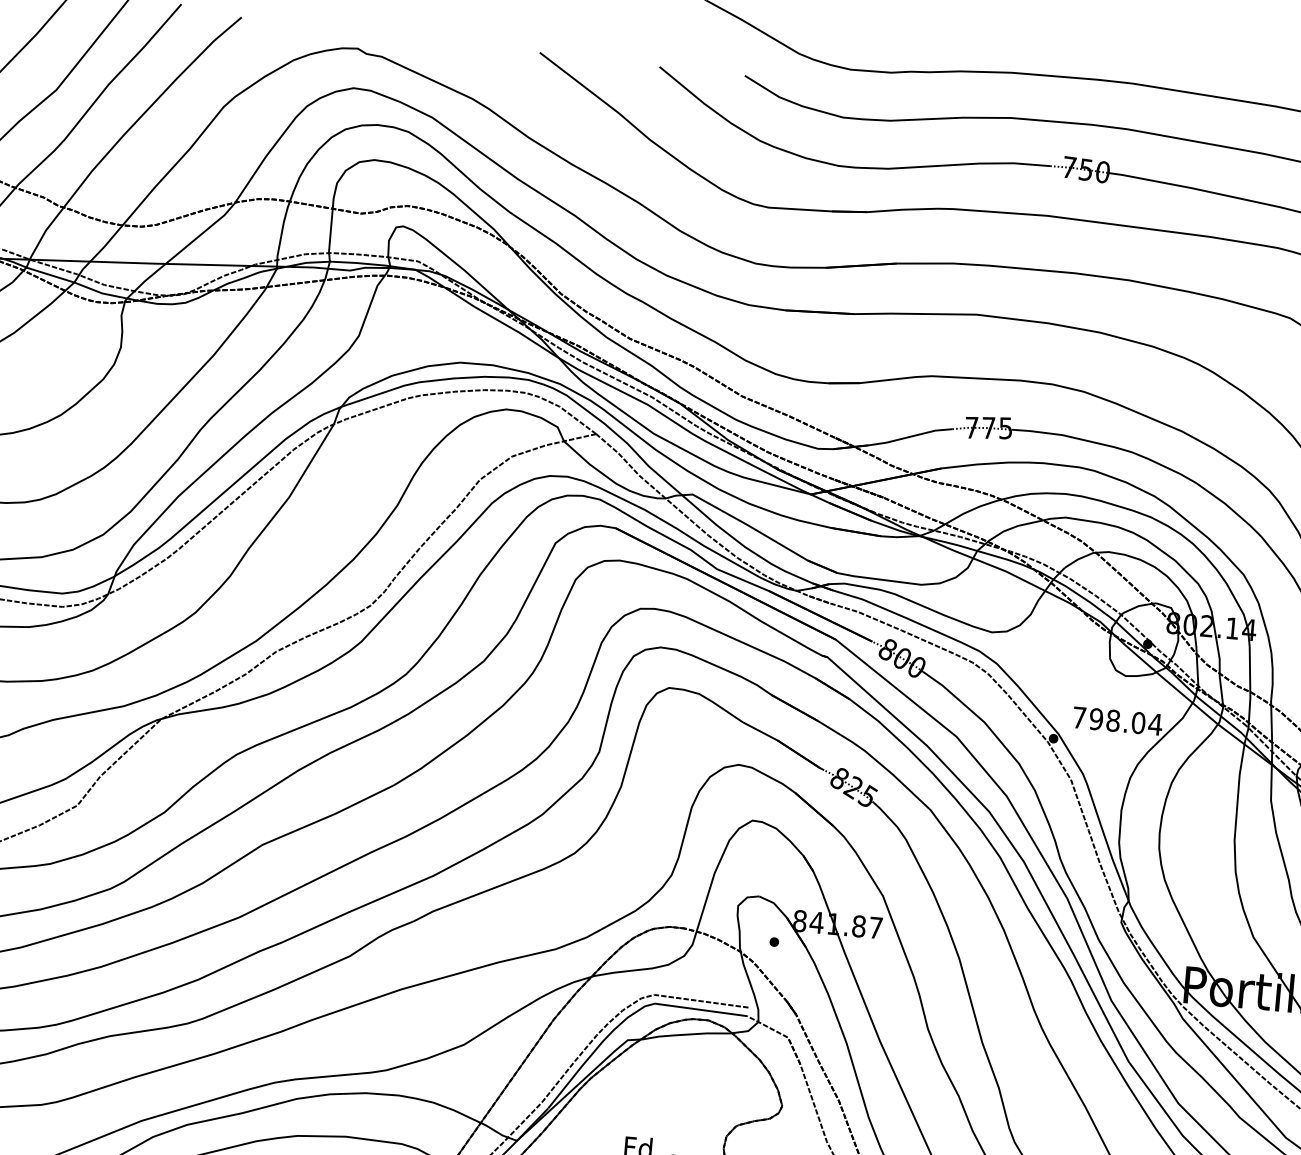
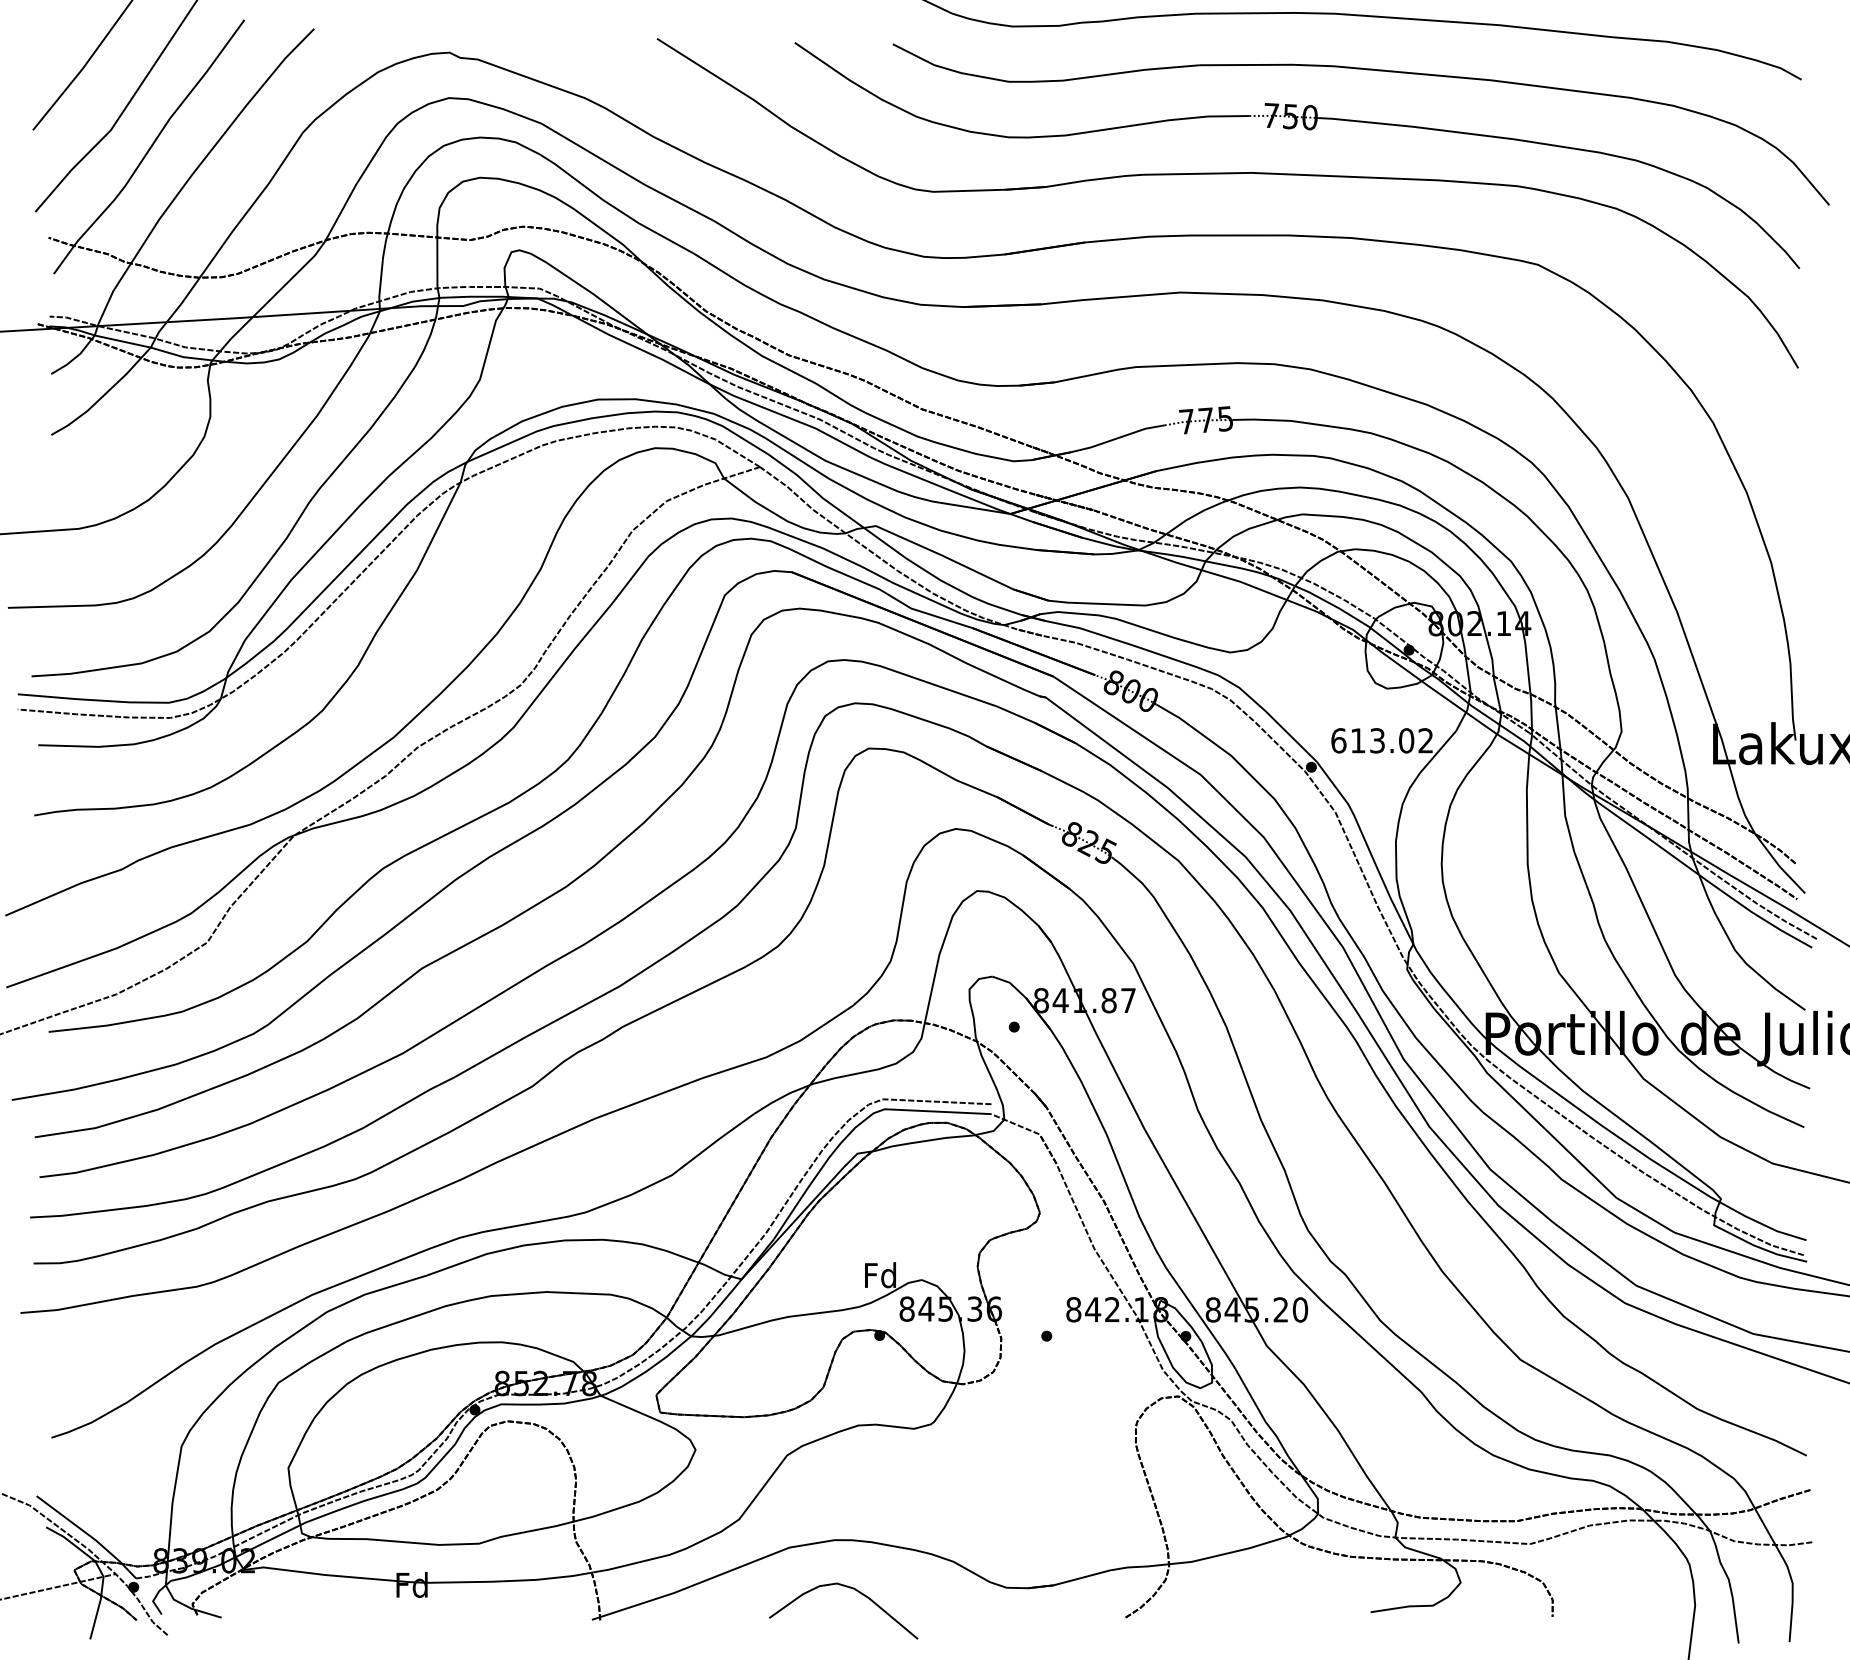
text: (1117, 720) -> (1382, 740), 798.04 -> 613.02

